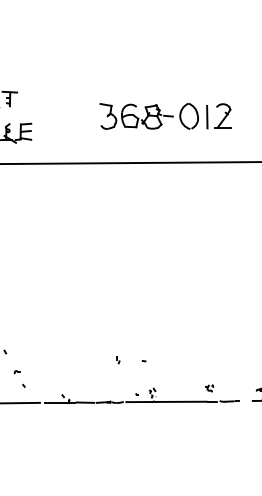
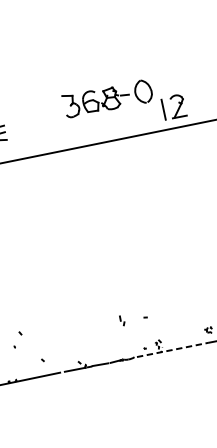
part: (218, 116) -> (173, 107), moved
part: (118, 360) -> (122, 321), size x1.6
part: (16, 372) -> (33, 349), removed
line: (167, 401) -> (173, 349), solid -> dashed

